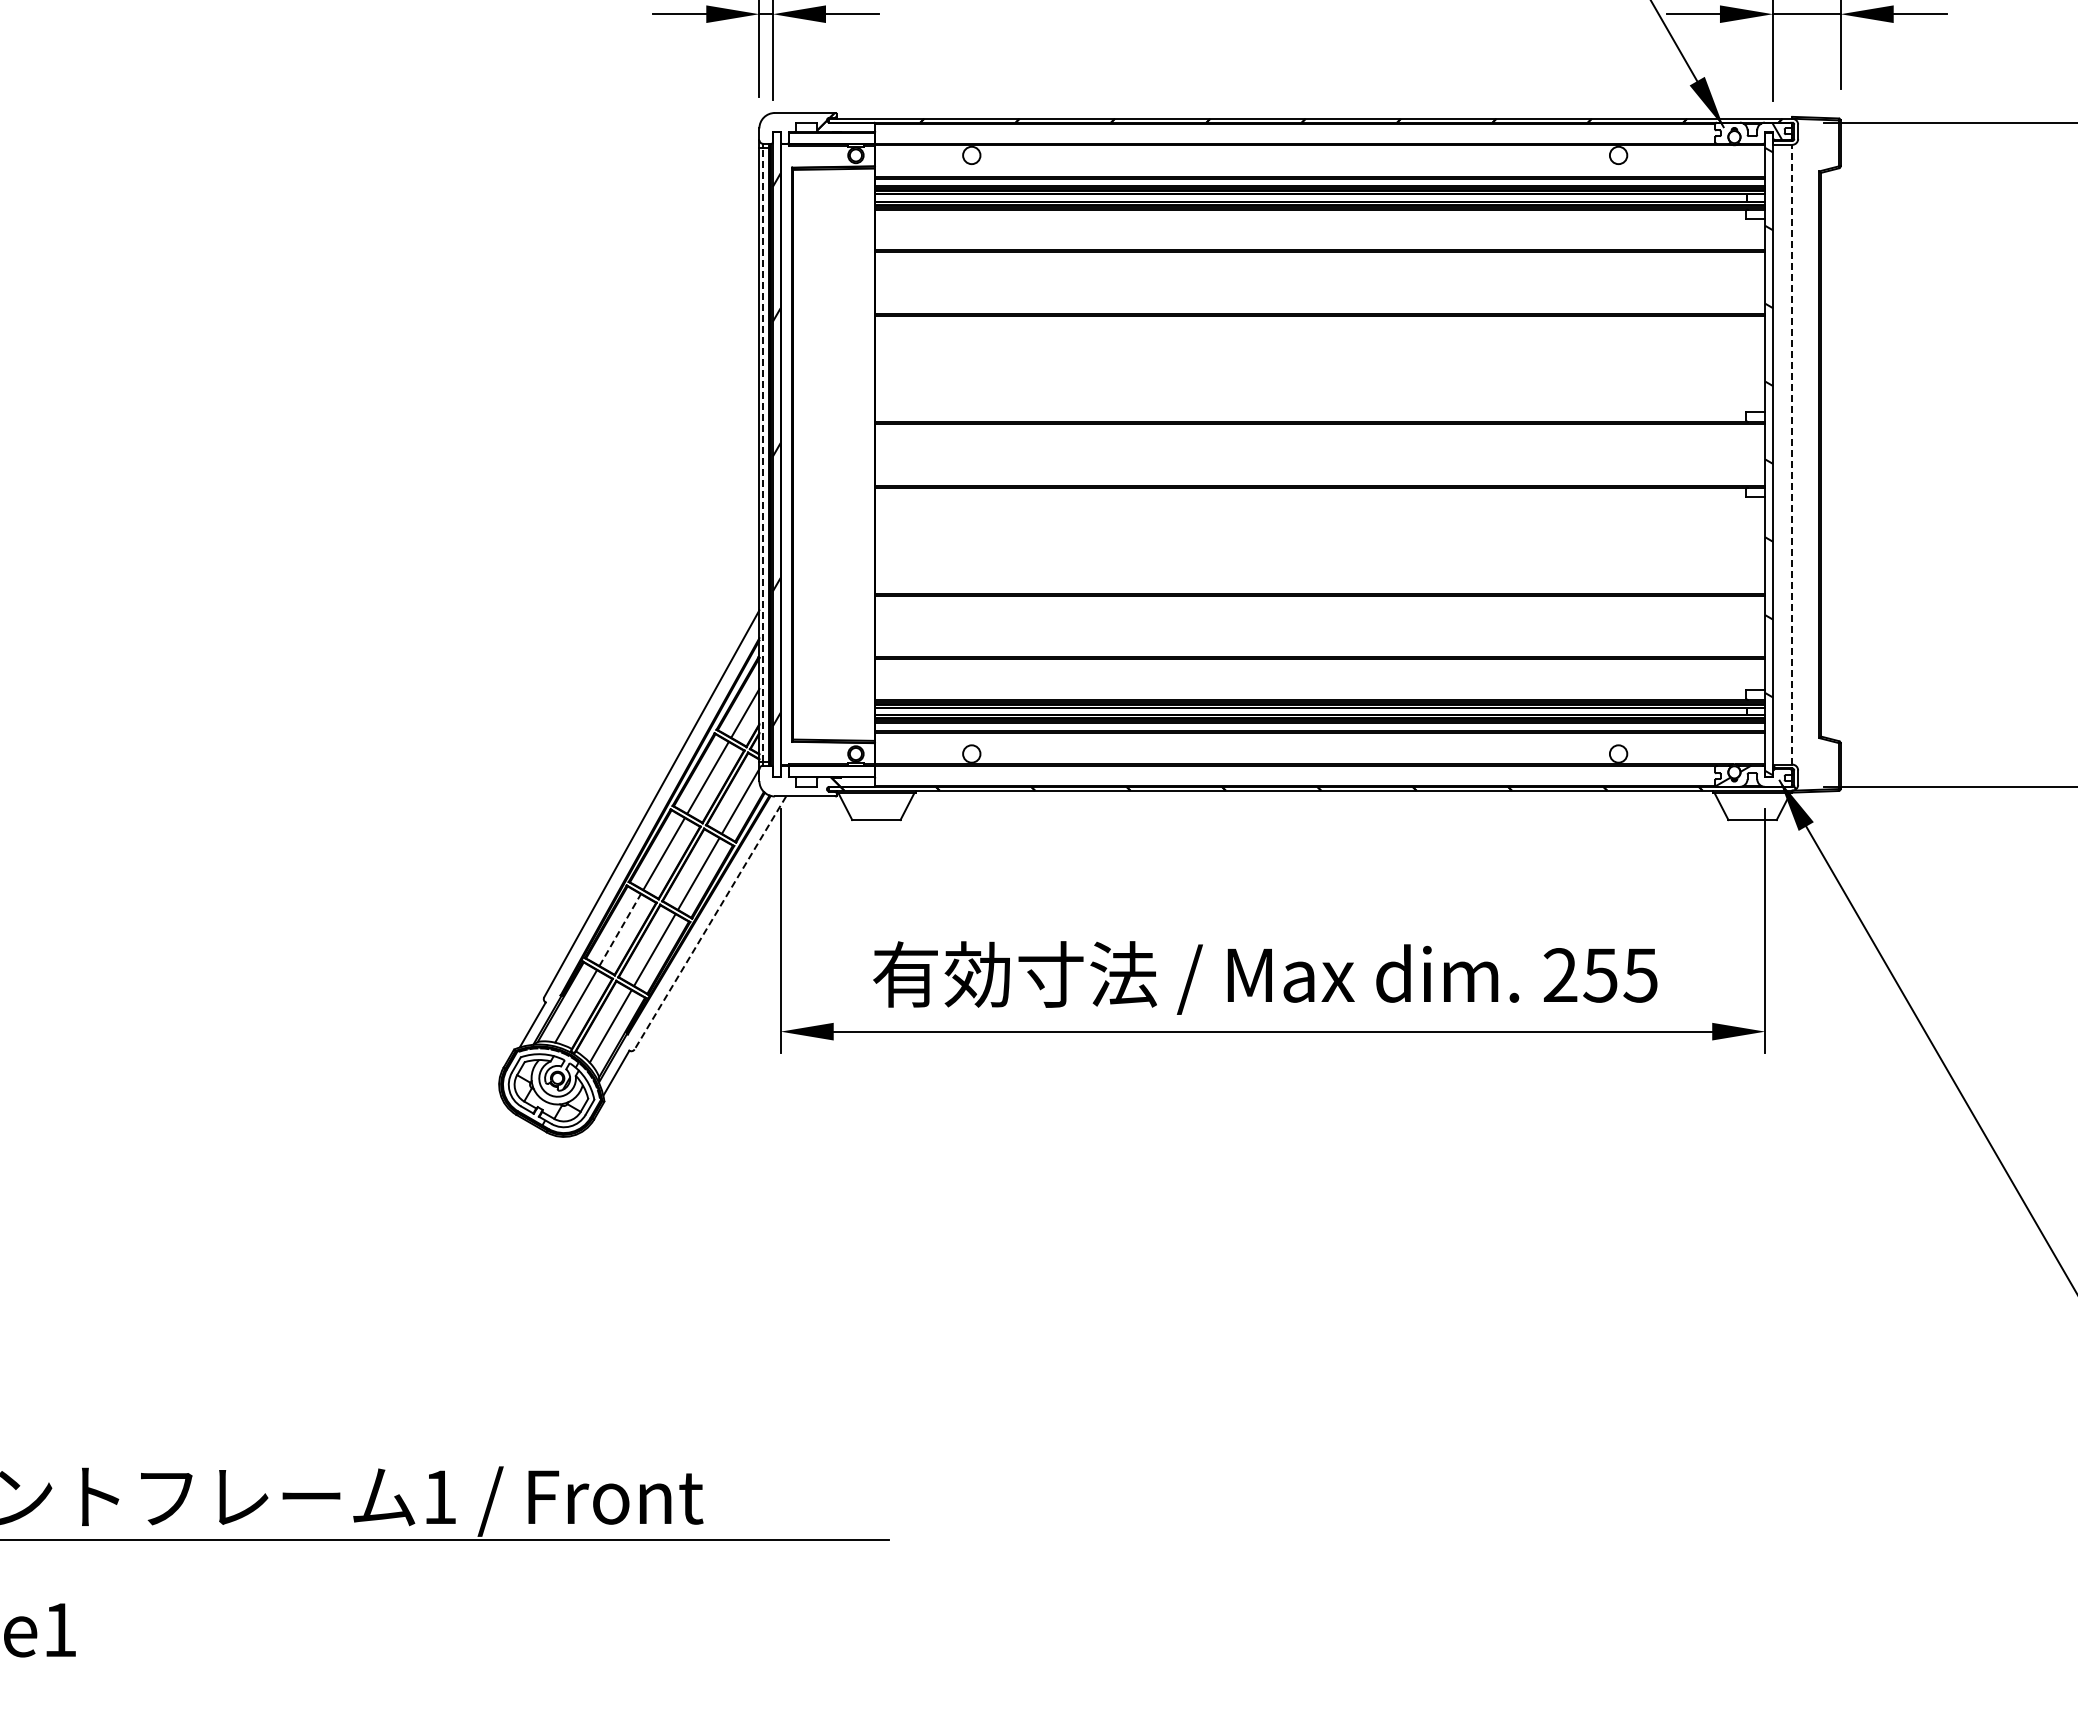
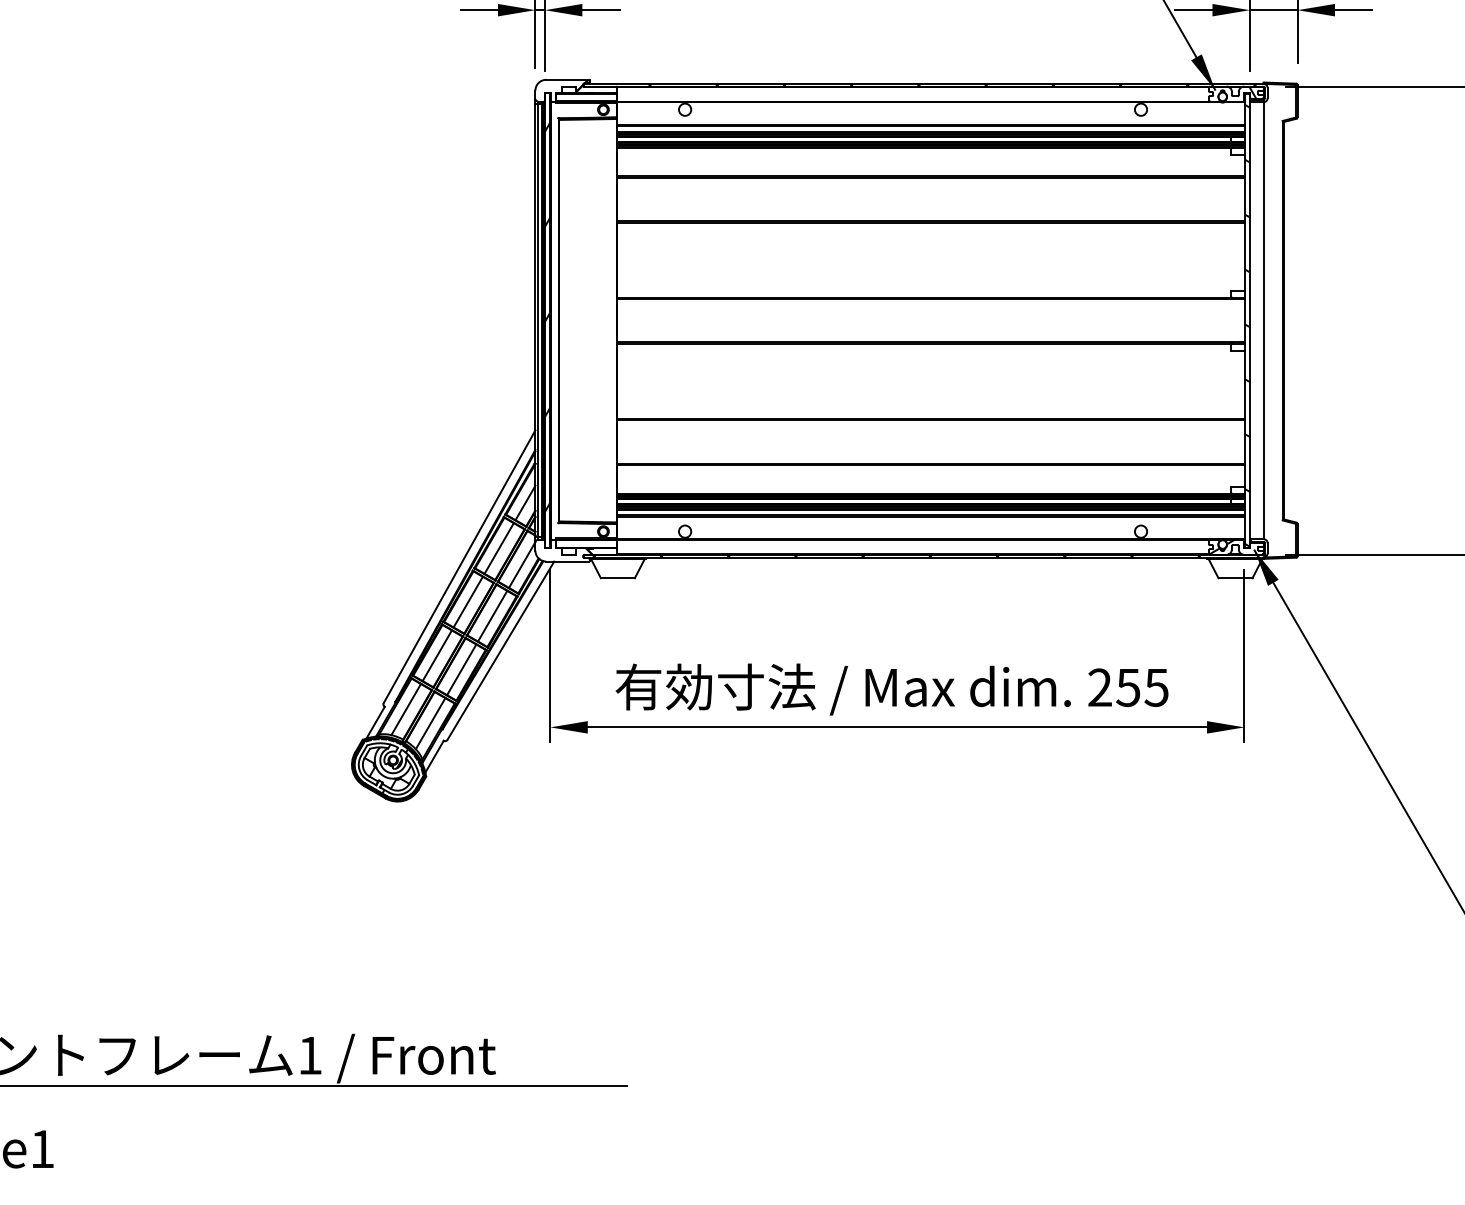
line: (763, 454) -> (538, 320), dashed -> solid
line: (1792, 454) -> (1263, 320), dashed -> solid
line: (710, 923) -> (500, 651), dashed -> solid
line: (620, 929) -> (437, 655), dashed -> solid

